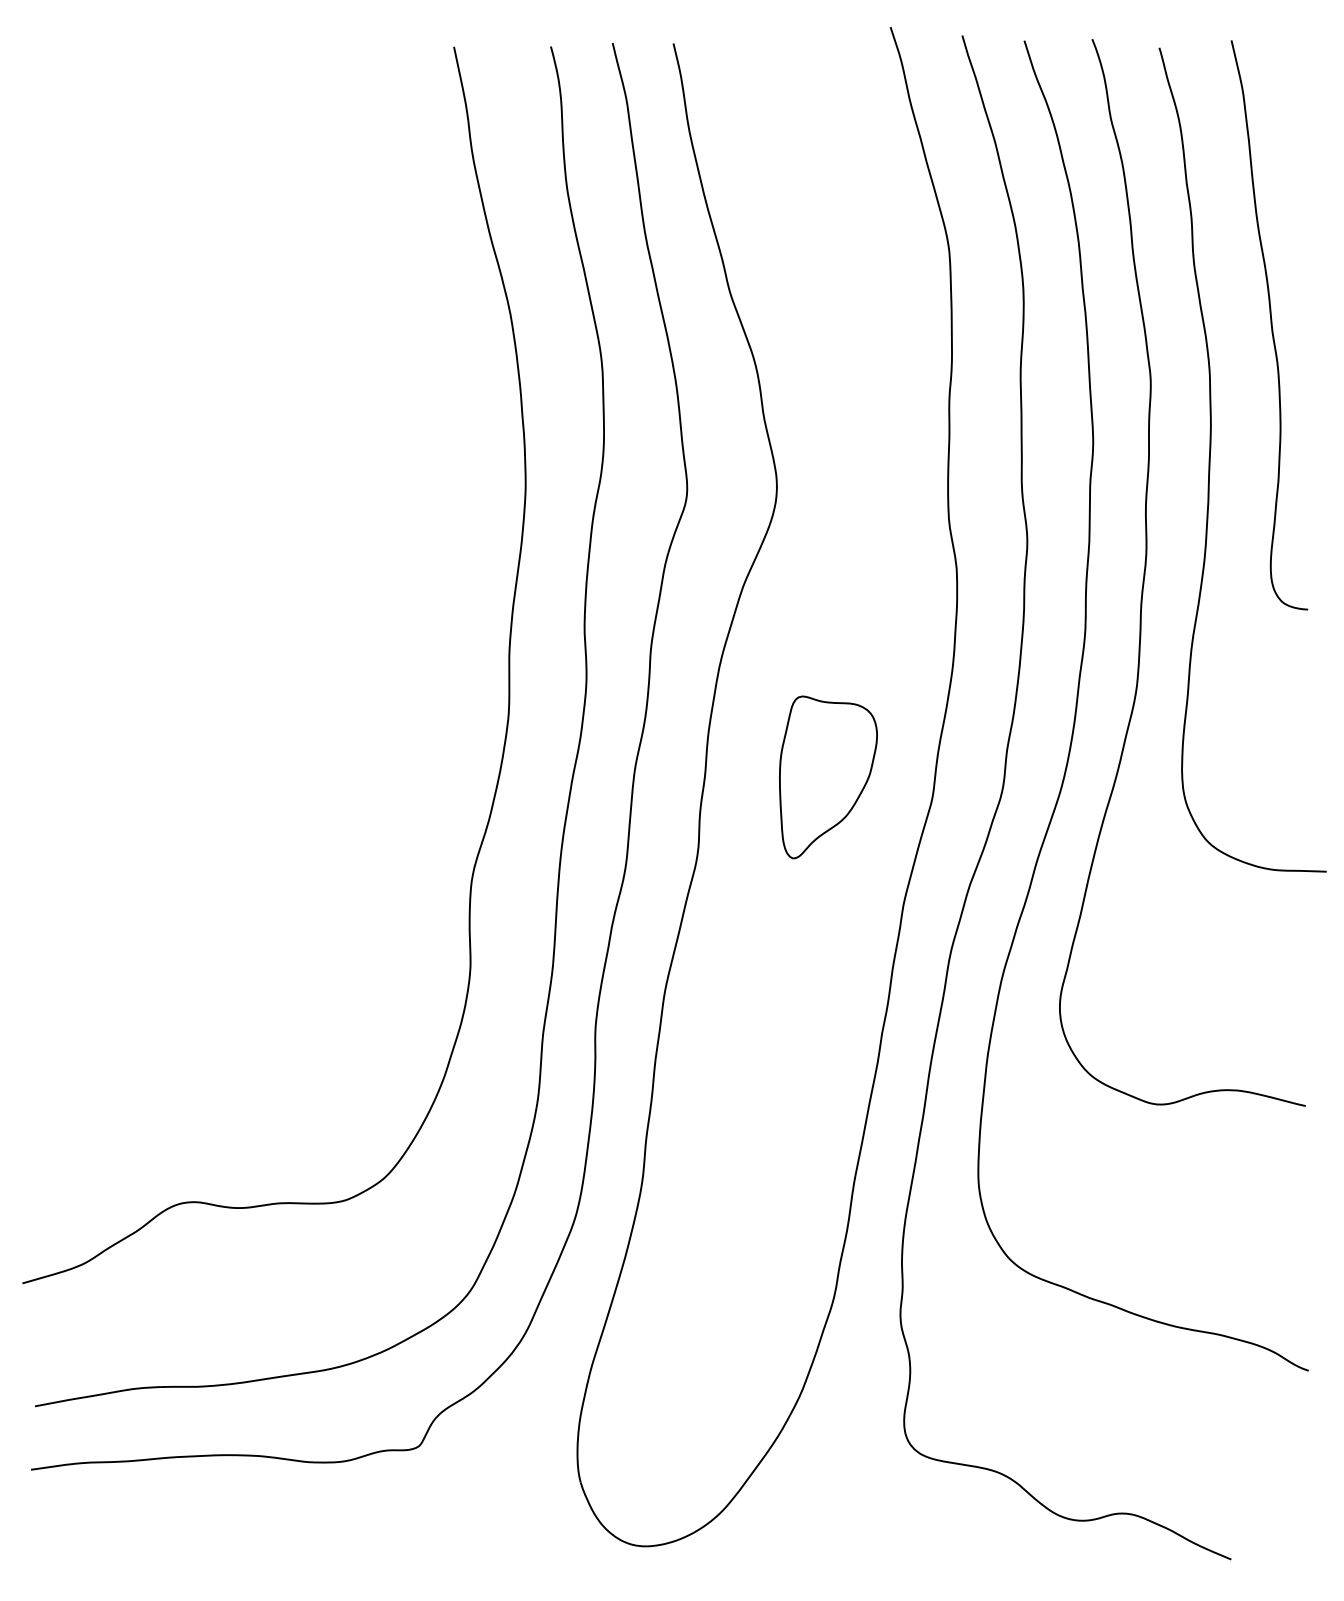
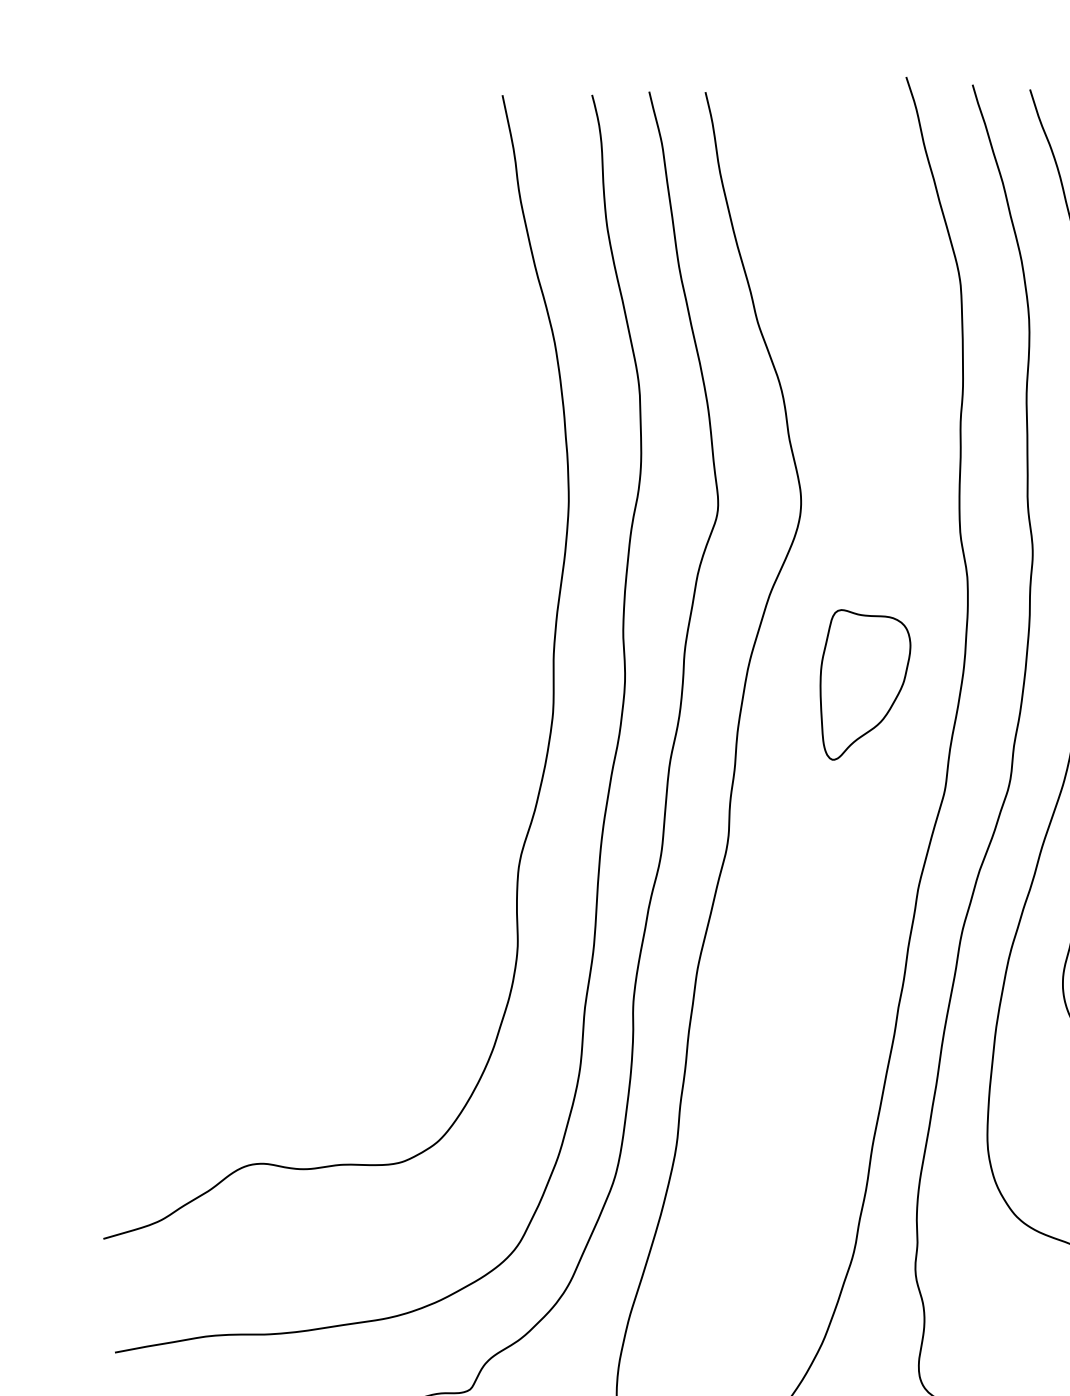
part: (828, 777) -> (865, 684), moved

